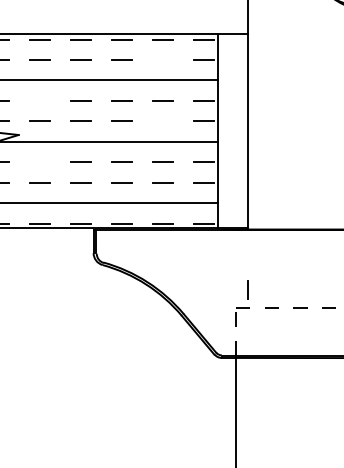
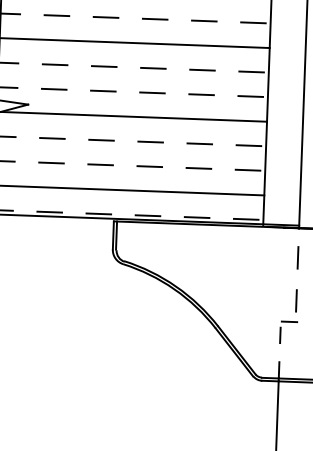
line: (162, 59) -> (203, 20), added
line: (39, 100) -> (54, 64), added
line: (162, 120) -> (201, 93), added
line: (39, 161) -> (52, 137), added
line: (247, 253) -> (297, 256), added

